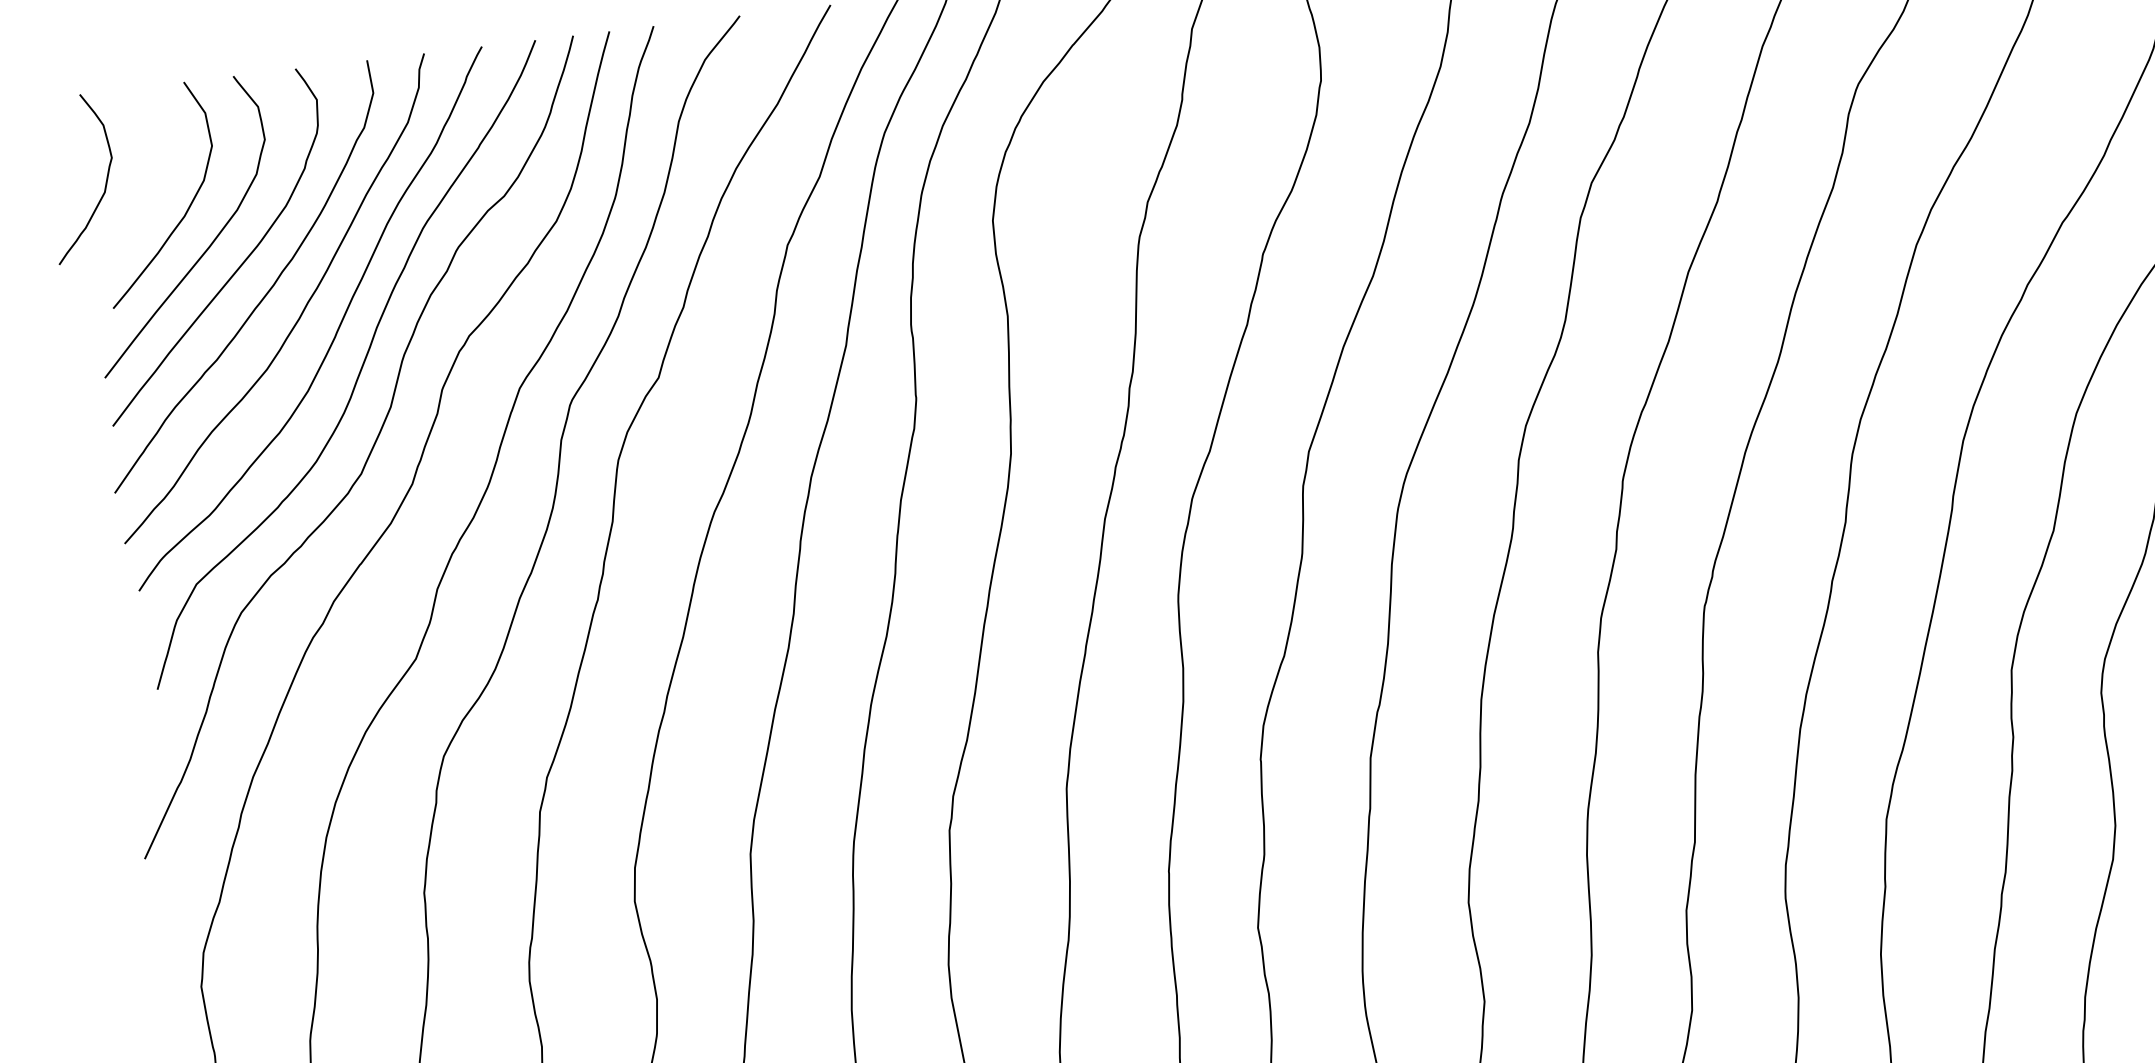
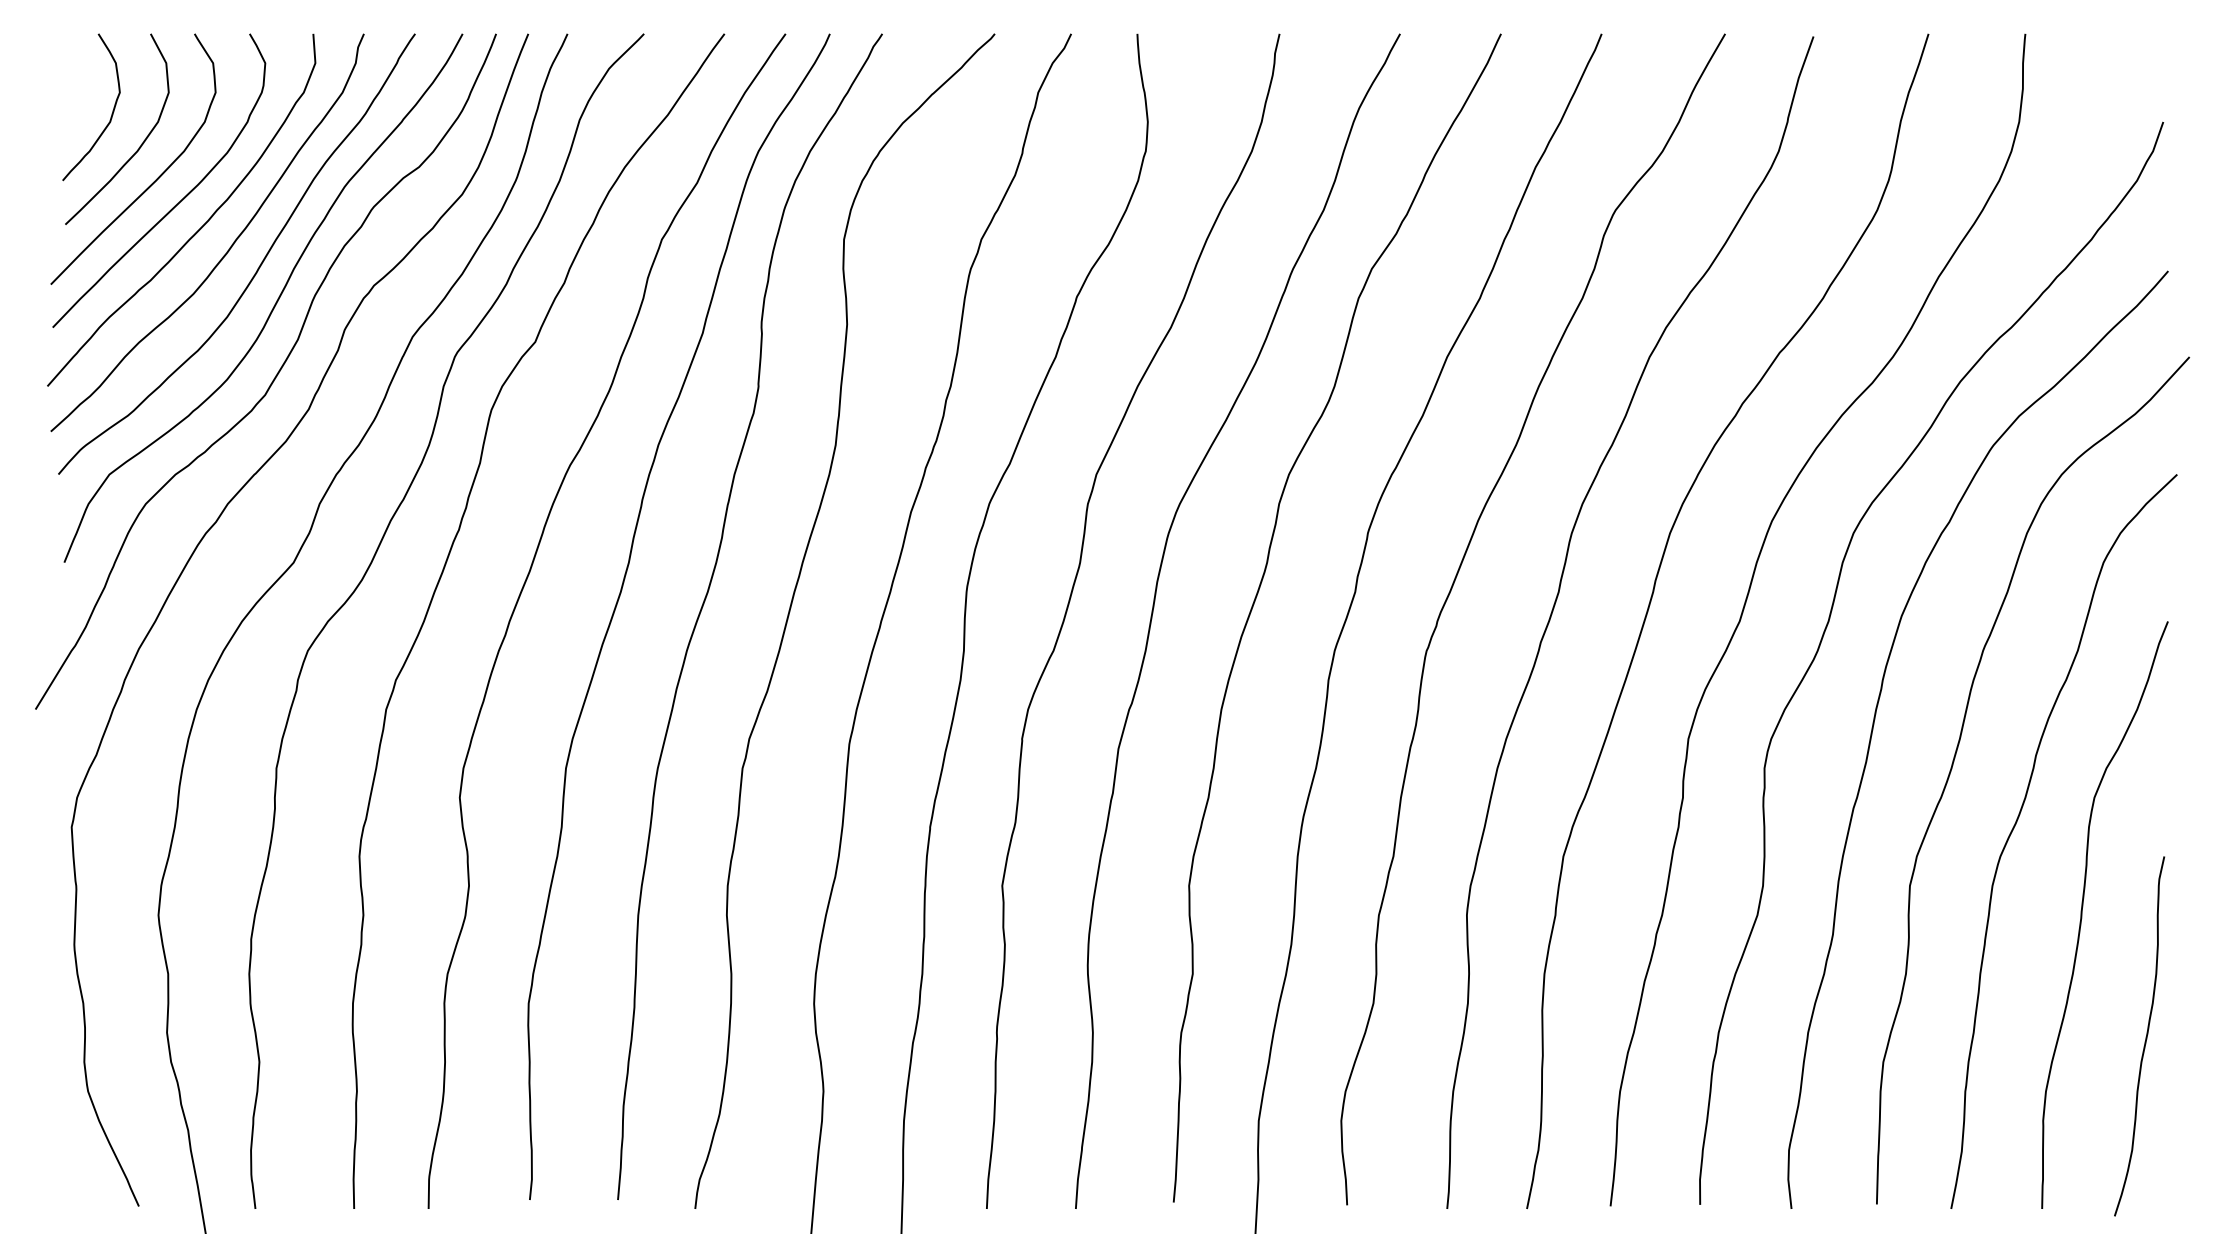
curve: (105, 182) -> (111, 113), moved

